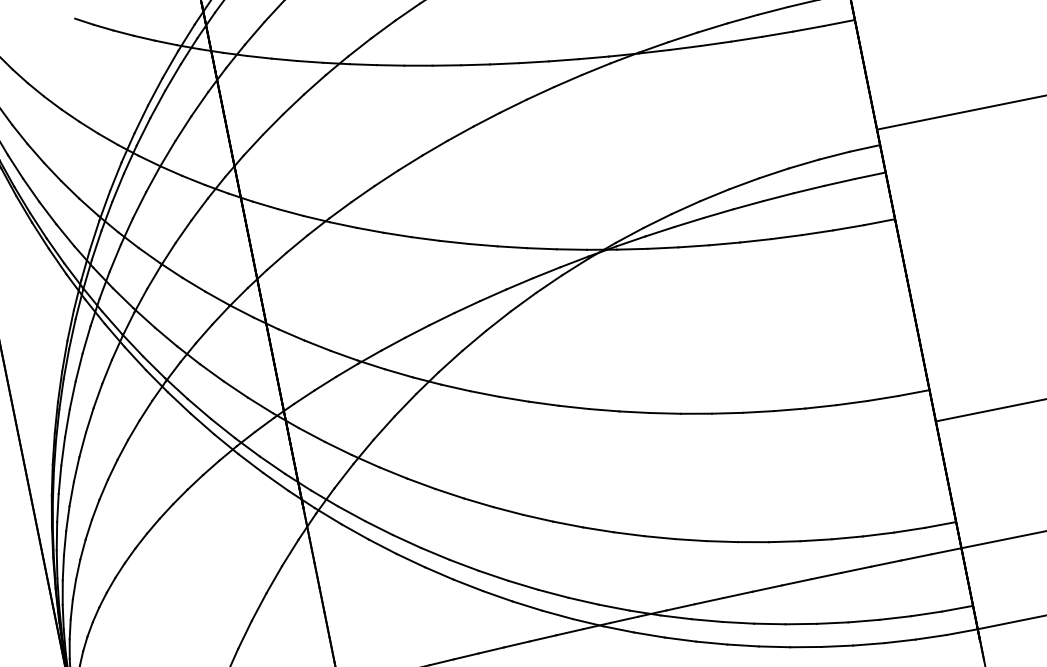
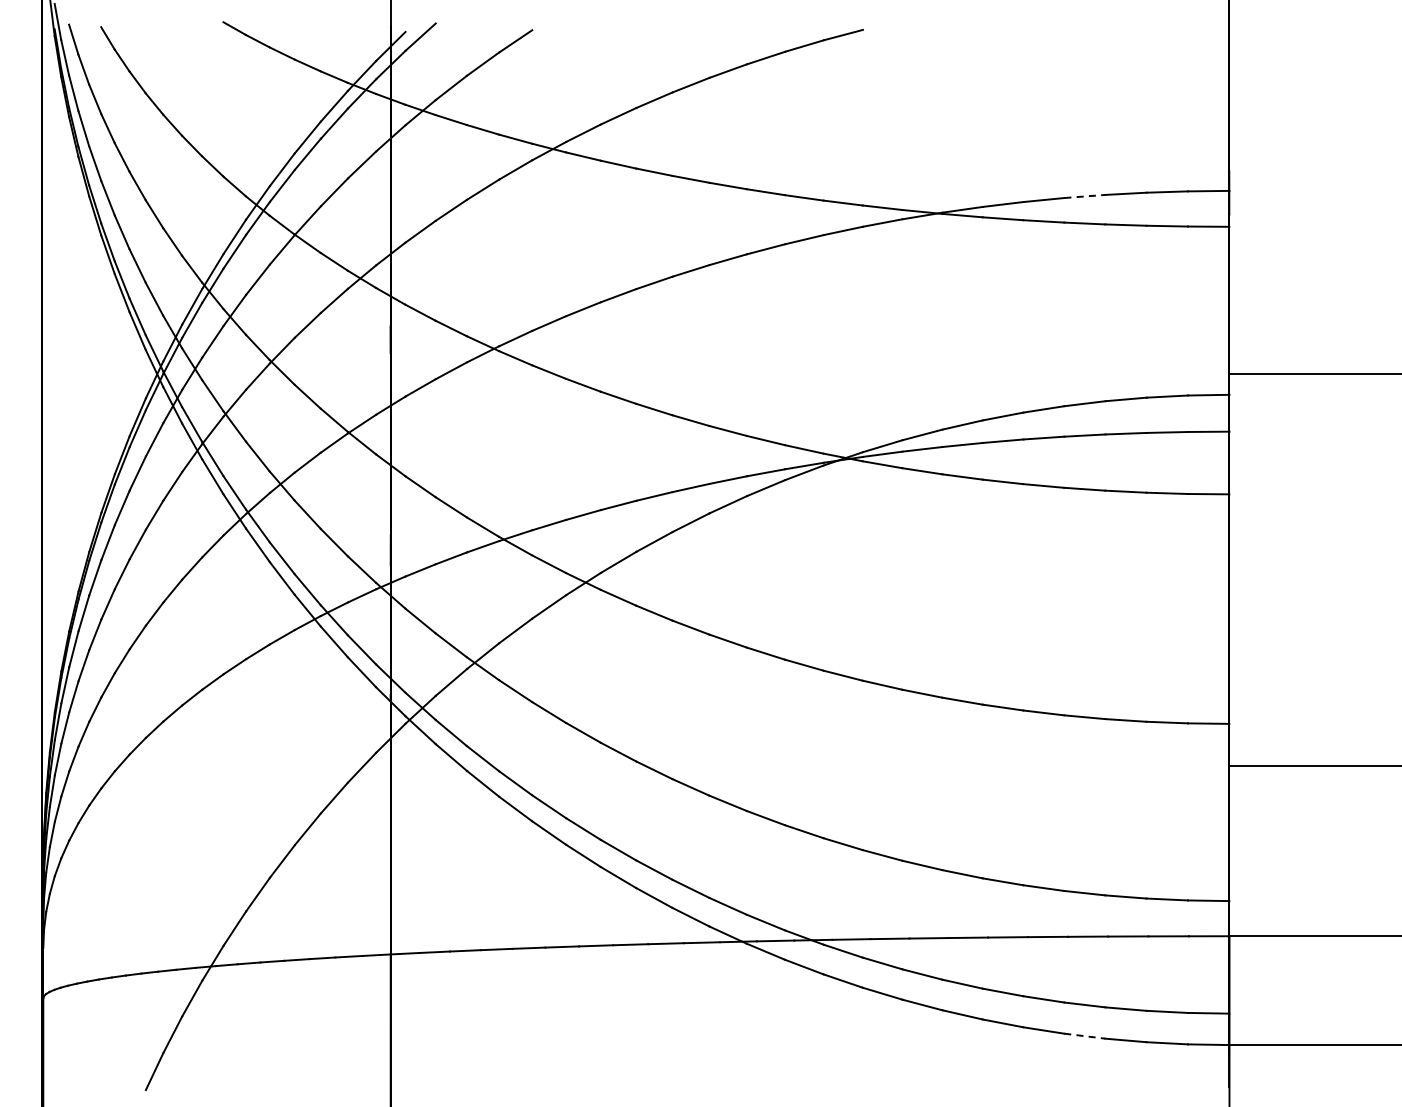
line: (742, 19) -> (1084, 196), solid -> dashed
line: (868, 644) -> (1084, 1036), solid -> dashed

